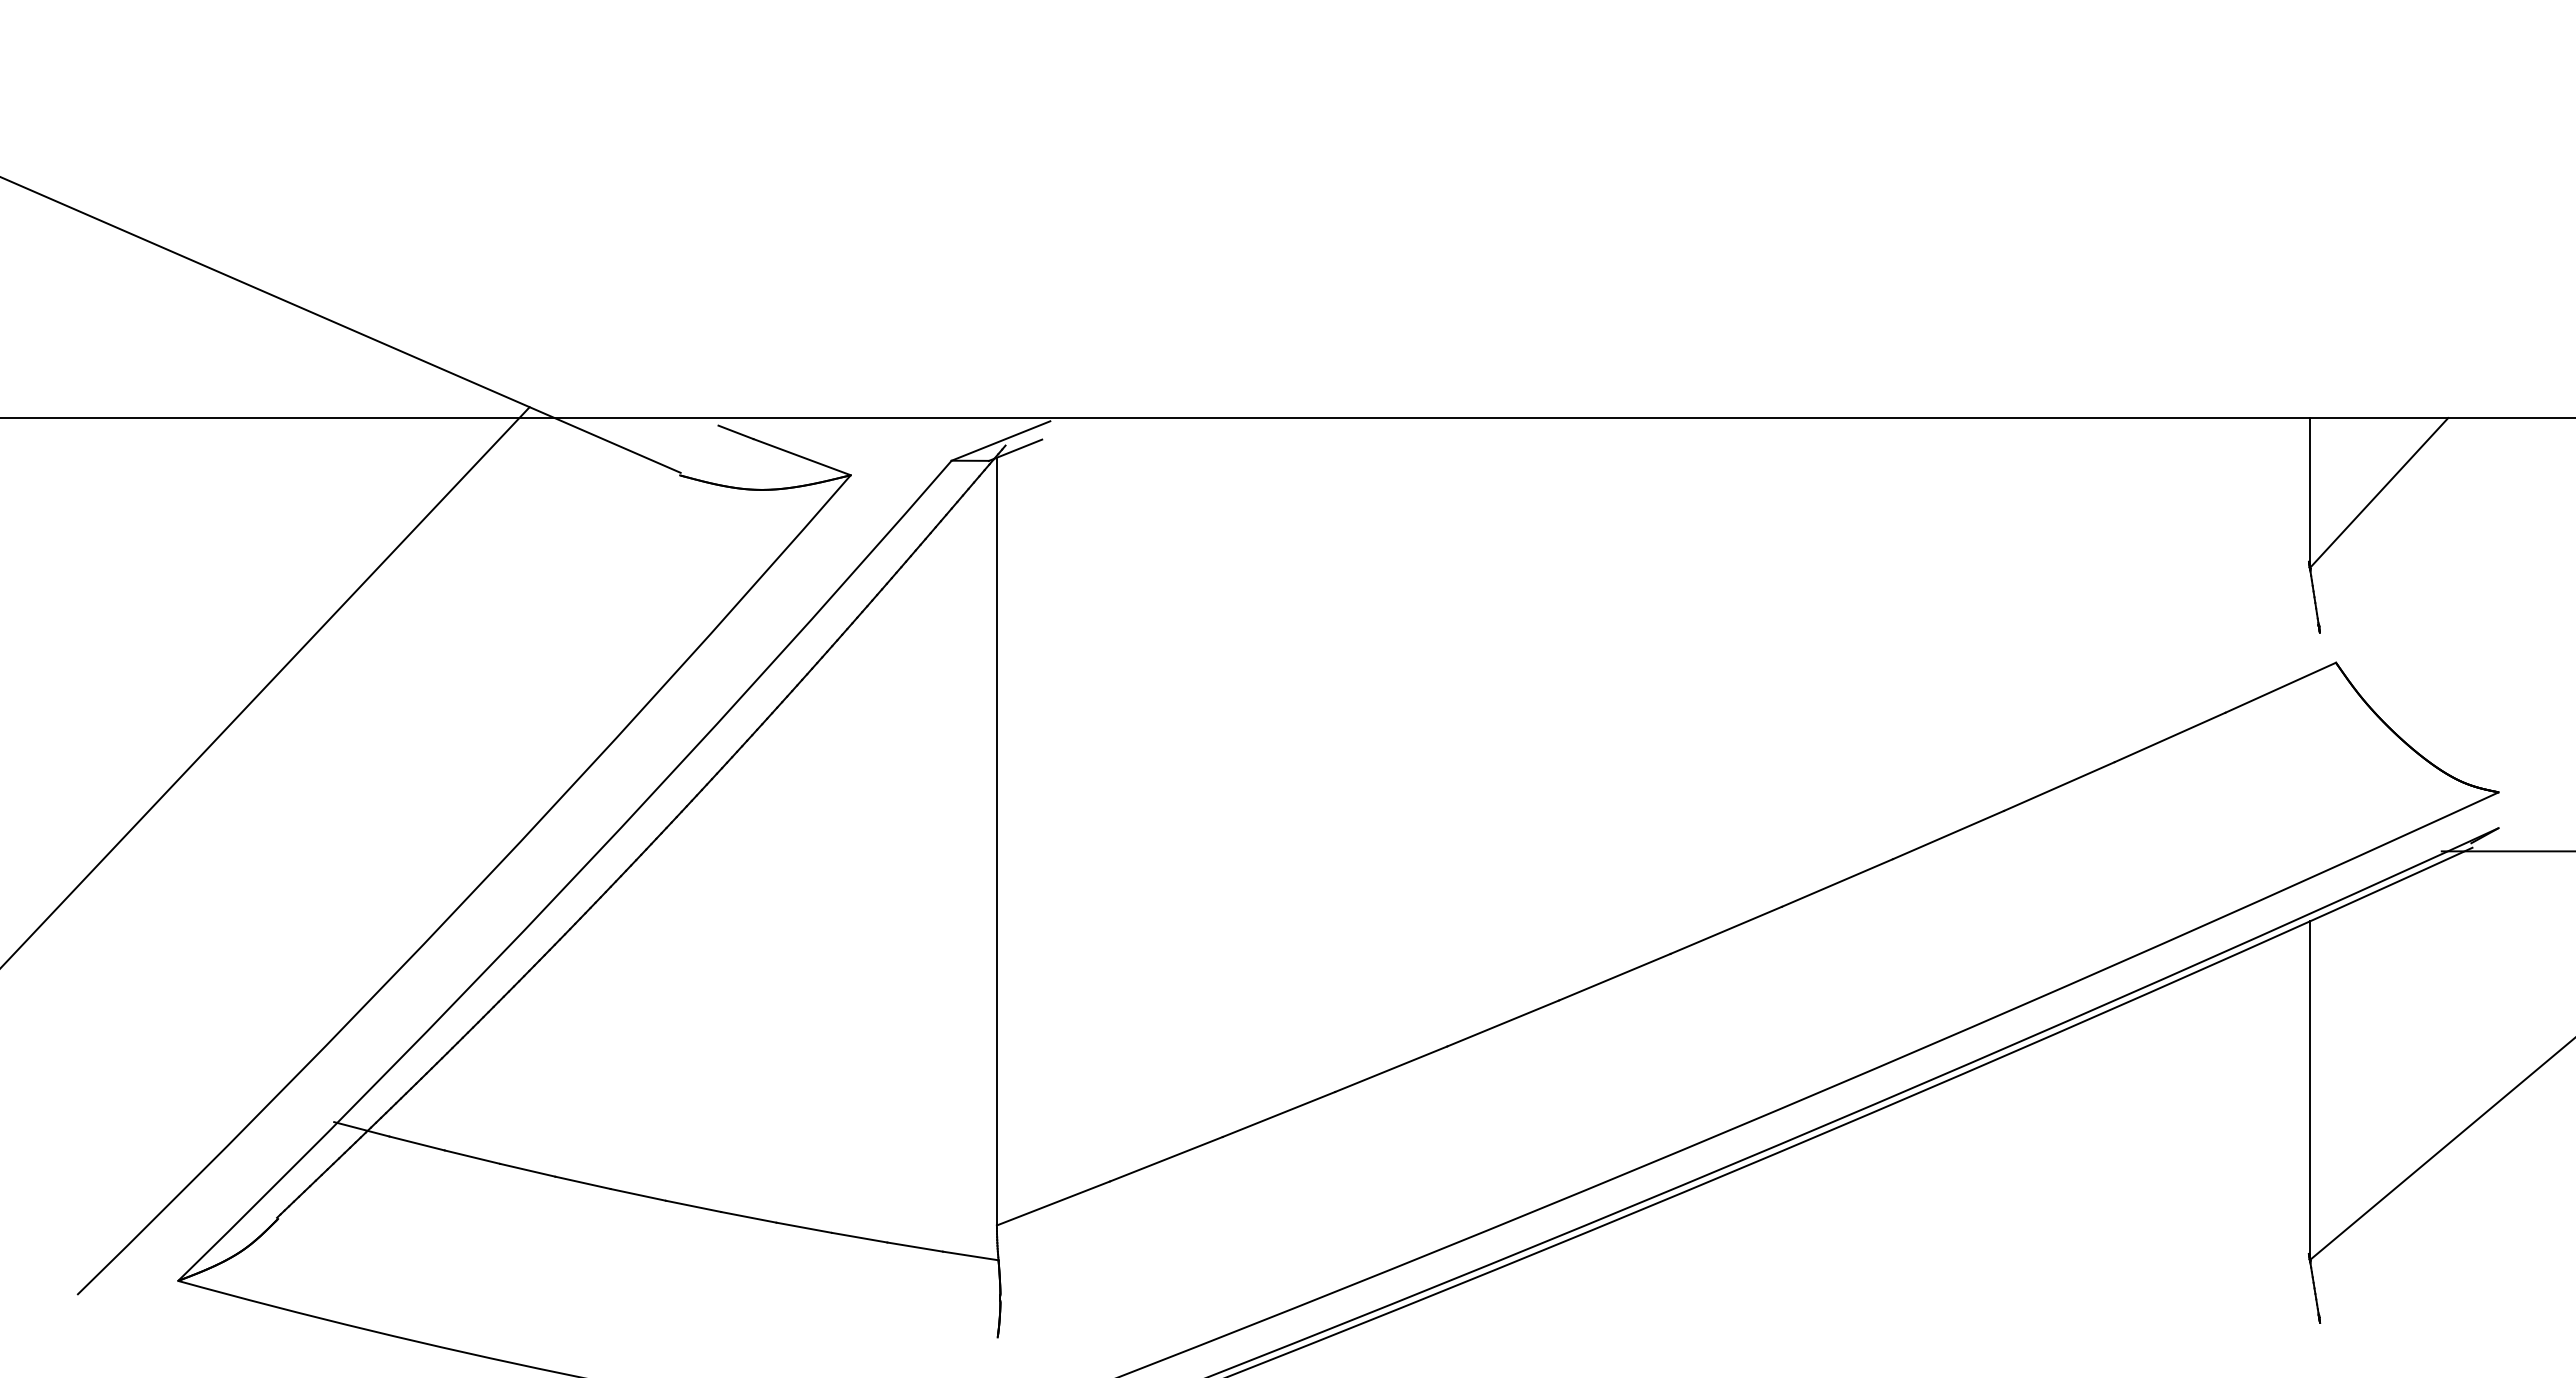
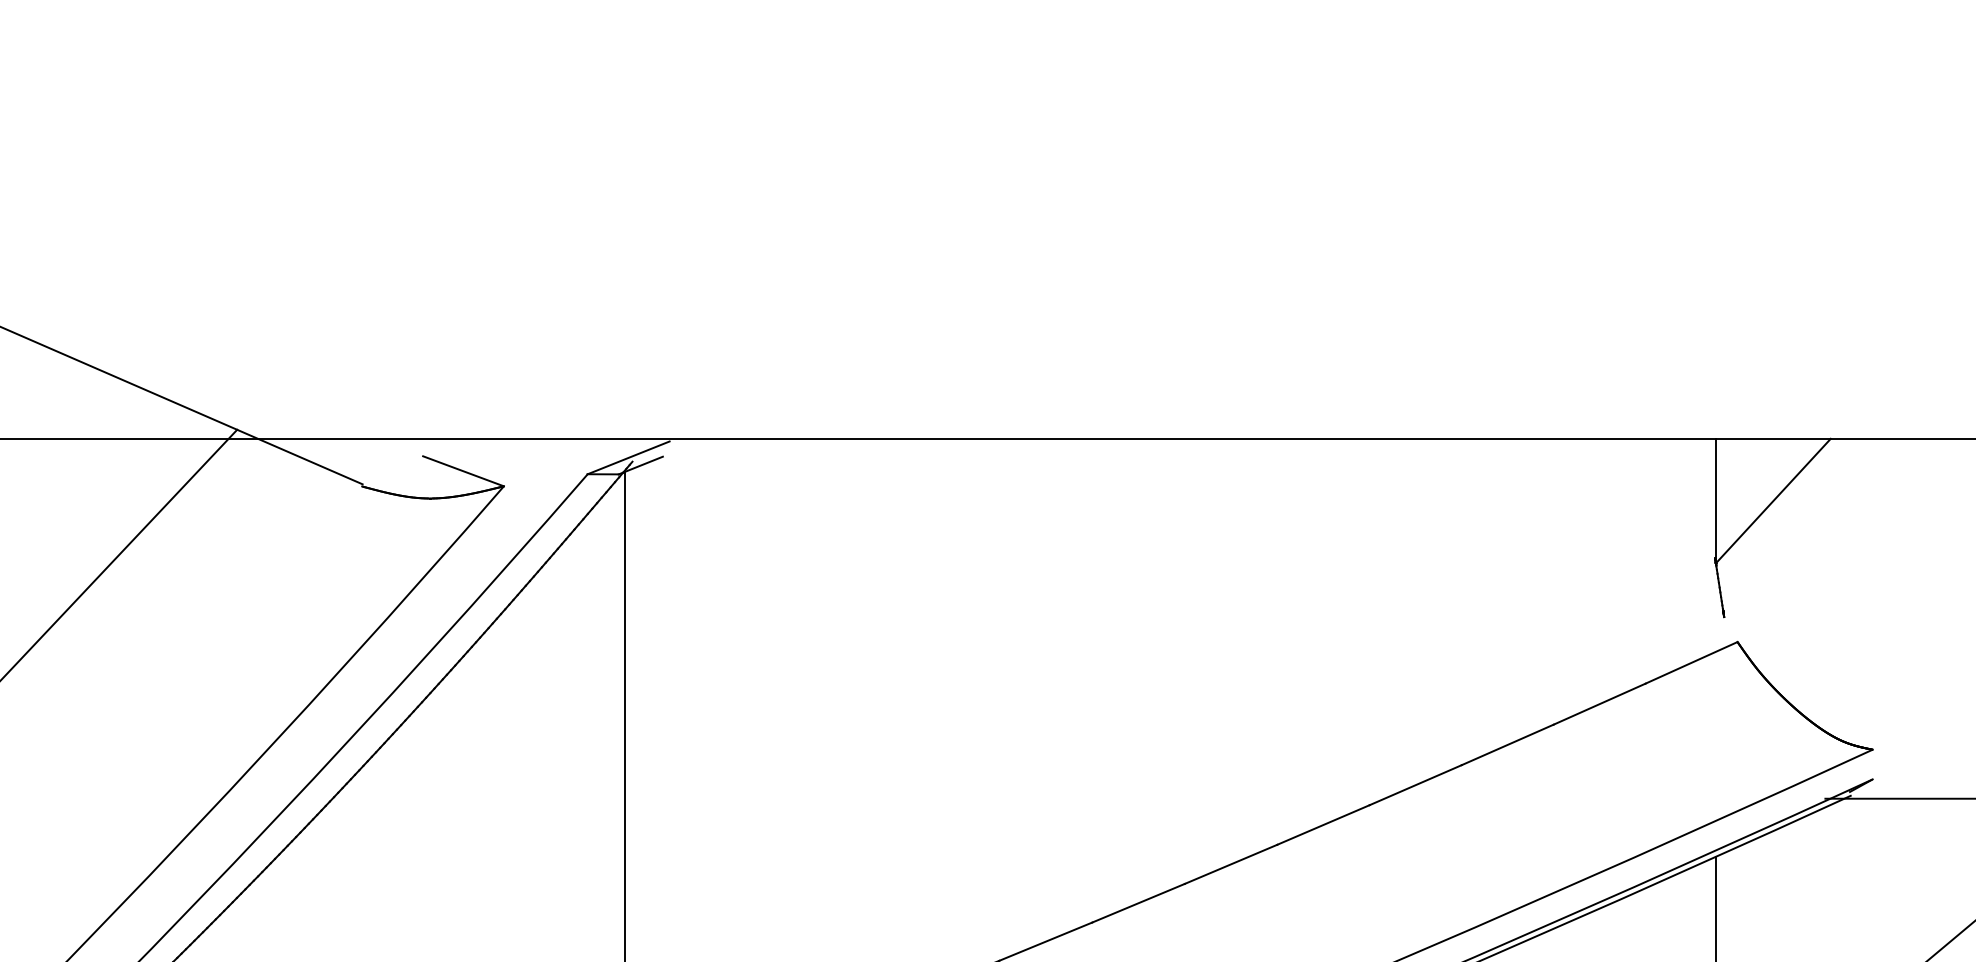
line: (735, 432) -> (408, 450), removed

